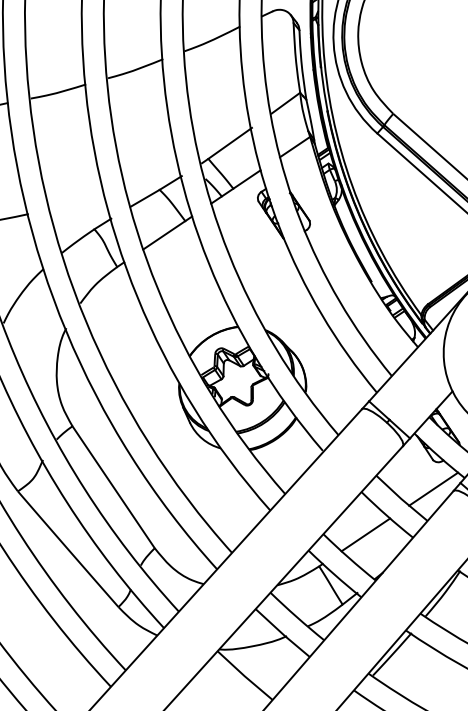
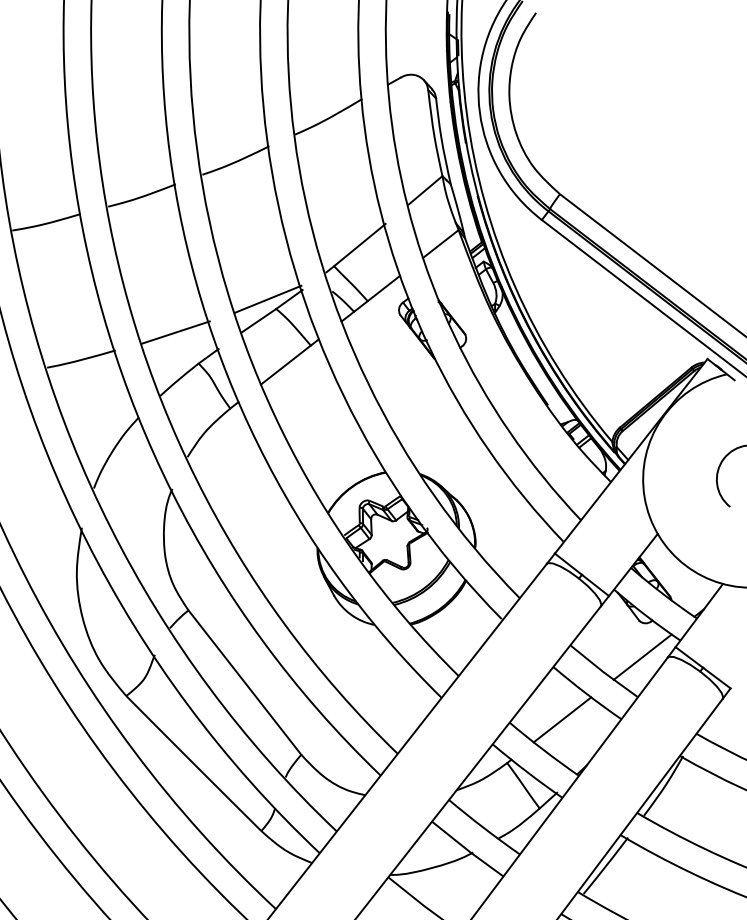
line: (153, 180) -> (267, 298), added
line: (77, 203) -> (175, 332), added

